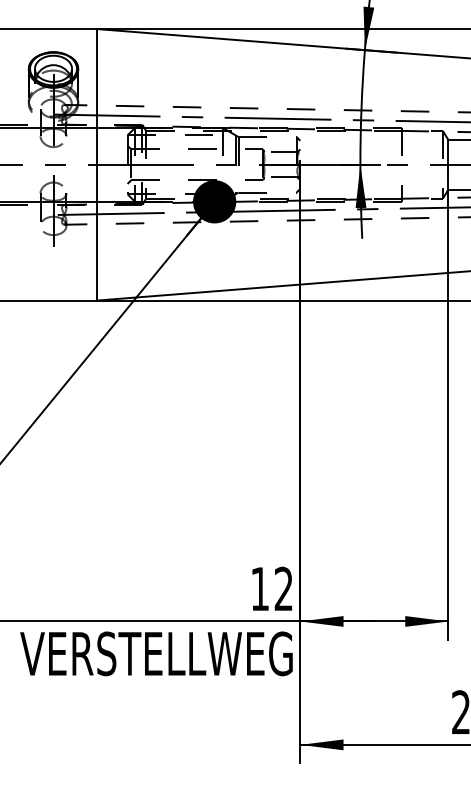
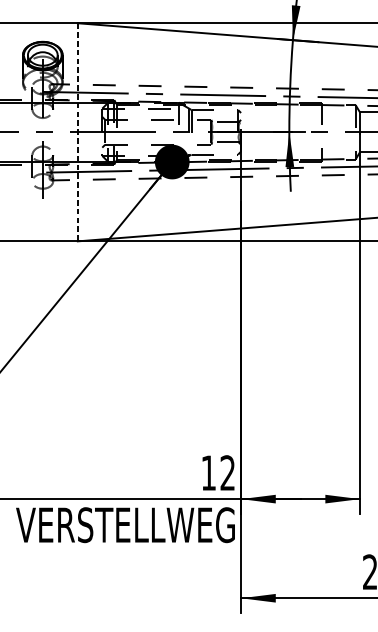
line: (97, 164) -> (78, 132), solid -> dashed

